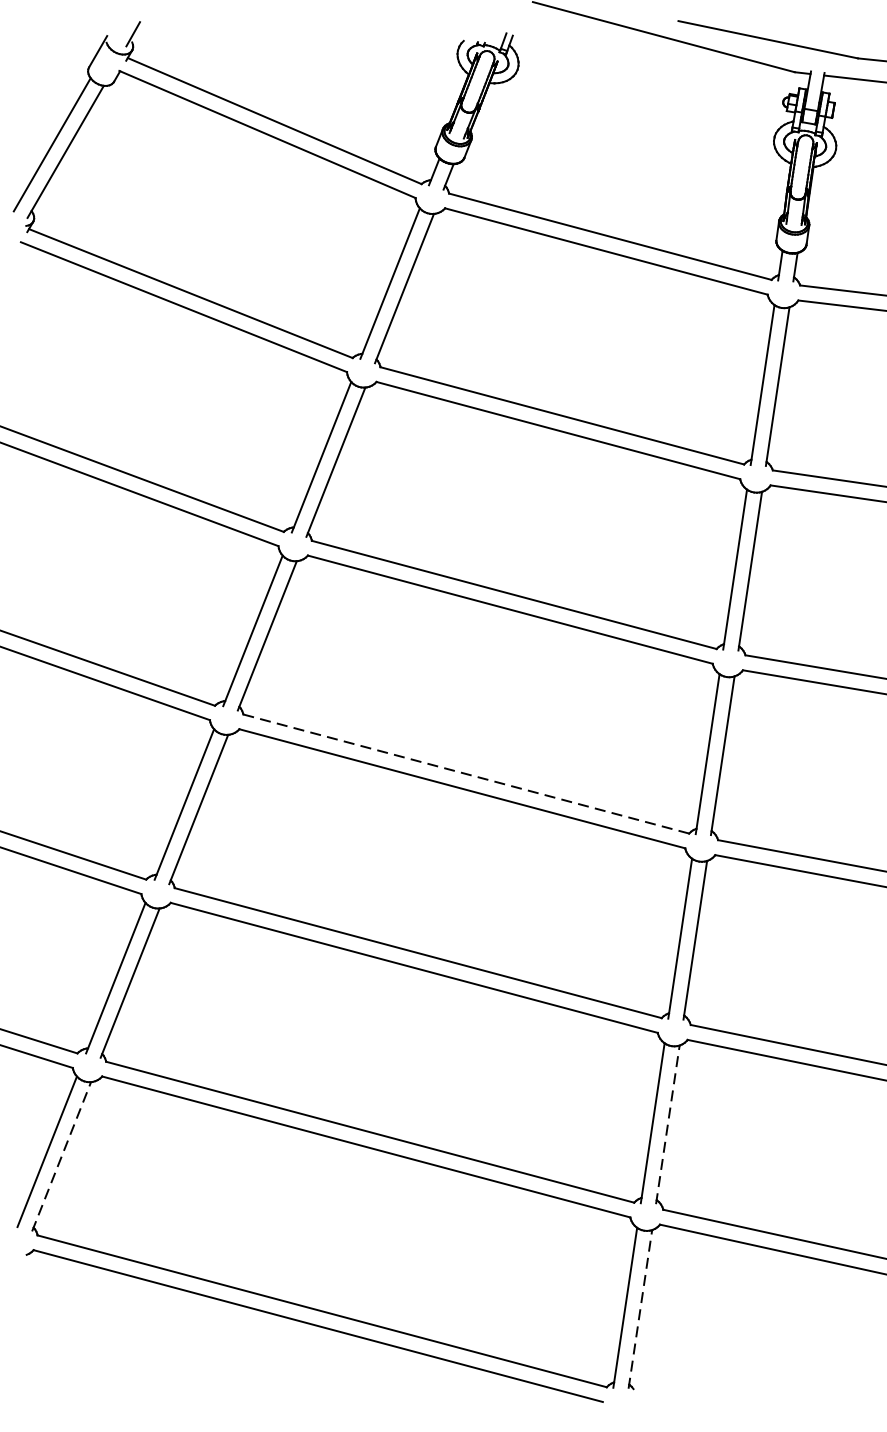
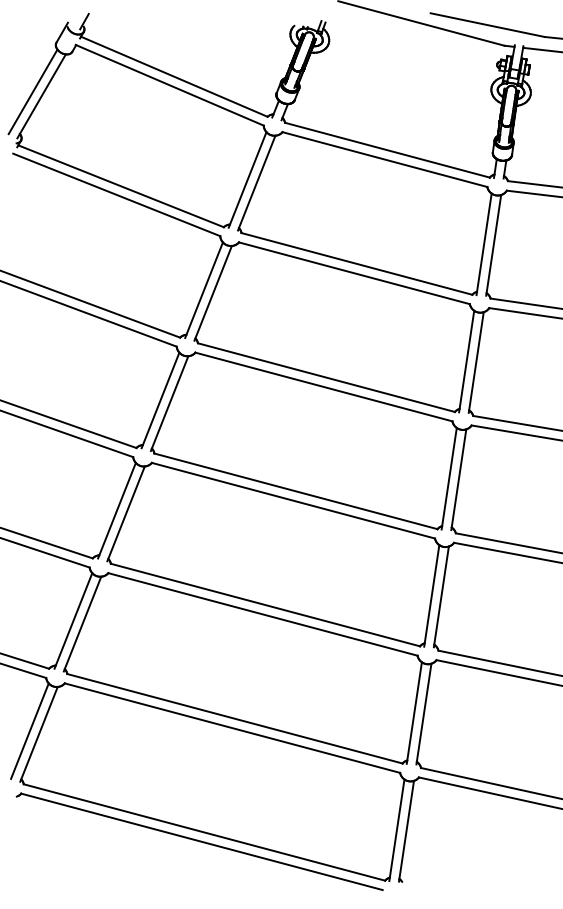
line: (465, 774) -> (295, 491), dashed -> solid
line: (667, 1125) -> (423, 714), dashed -> solid
line: (62, 1157) -> (39, 734), dashed -> solid
line: (640, 1309) -> (406, 831), dashed -> solid

